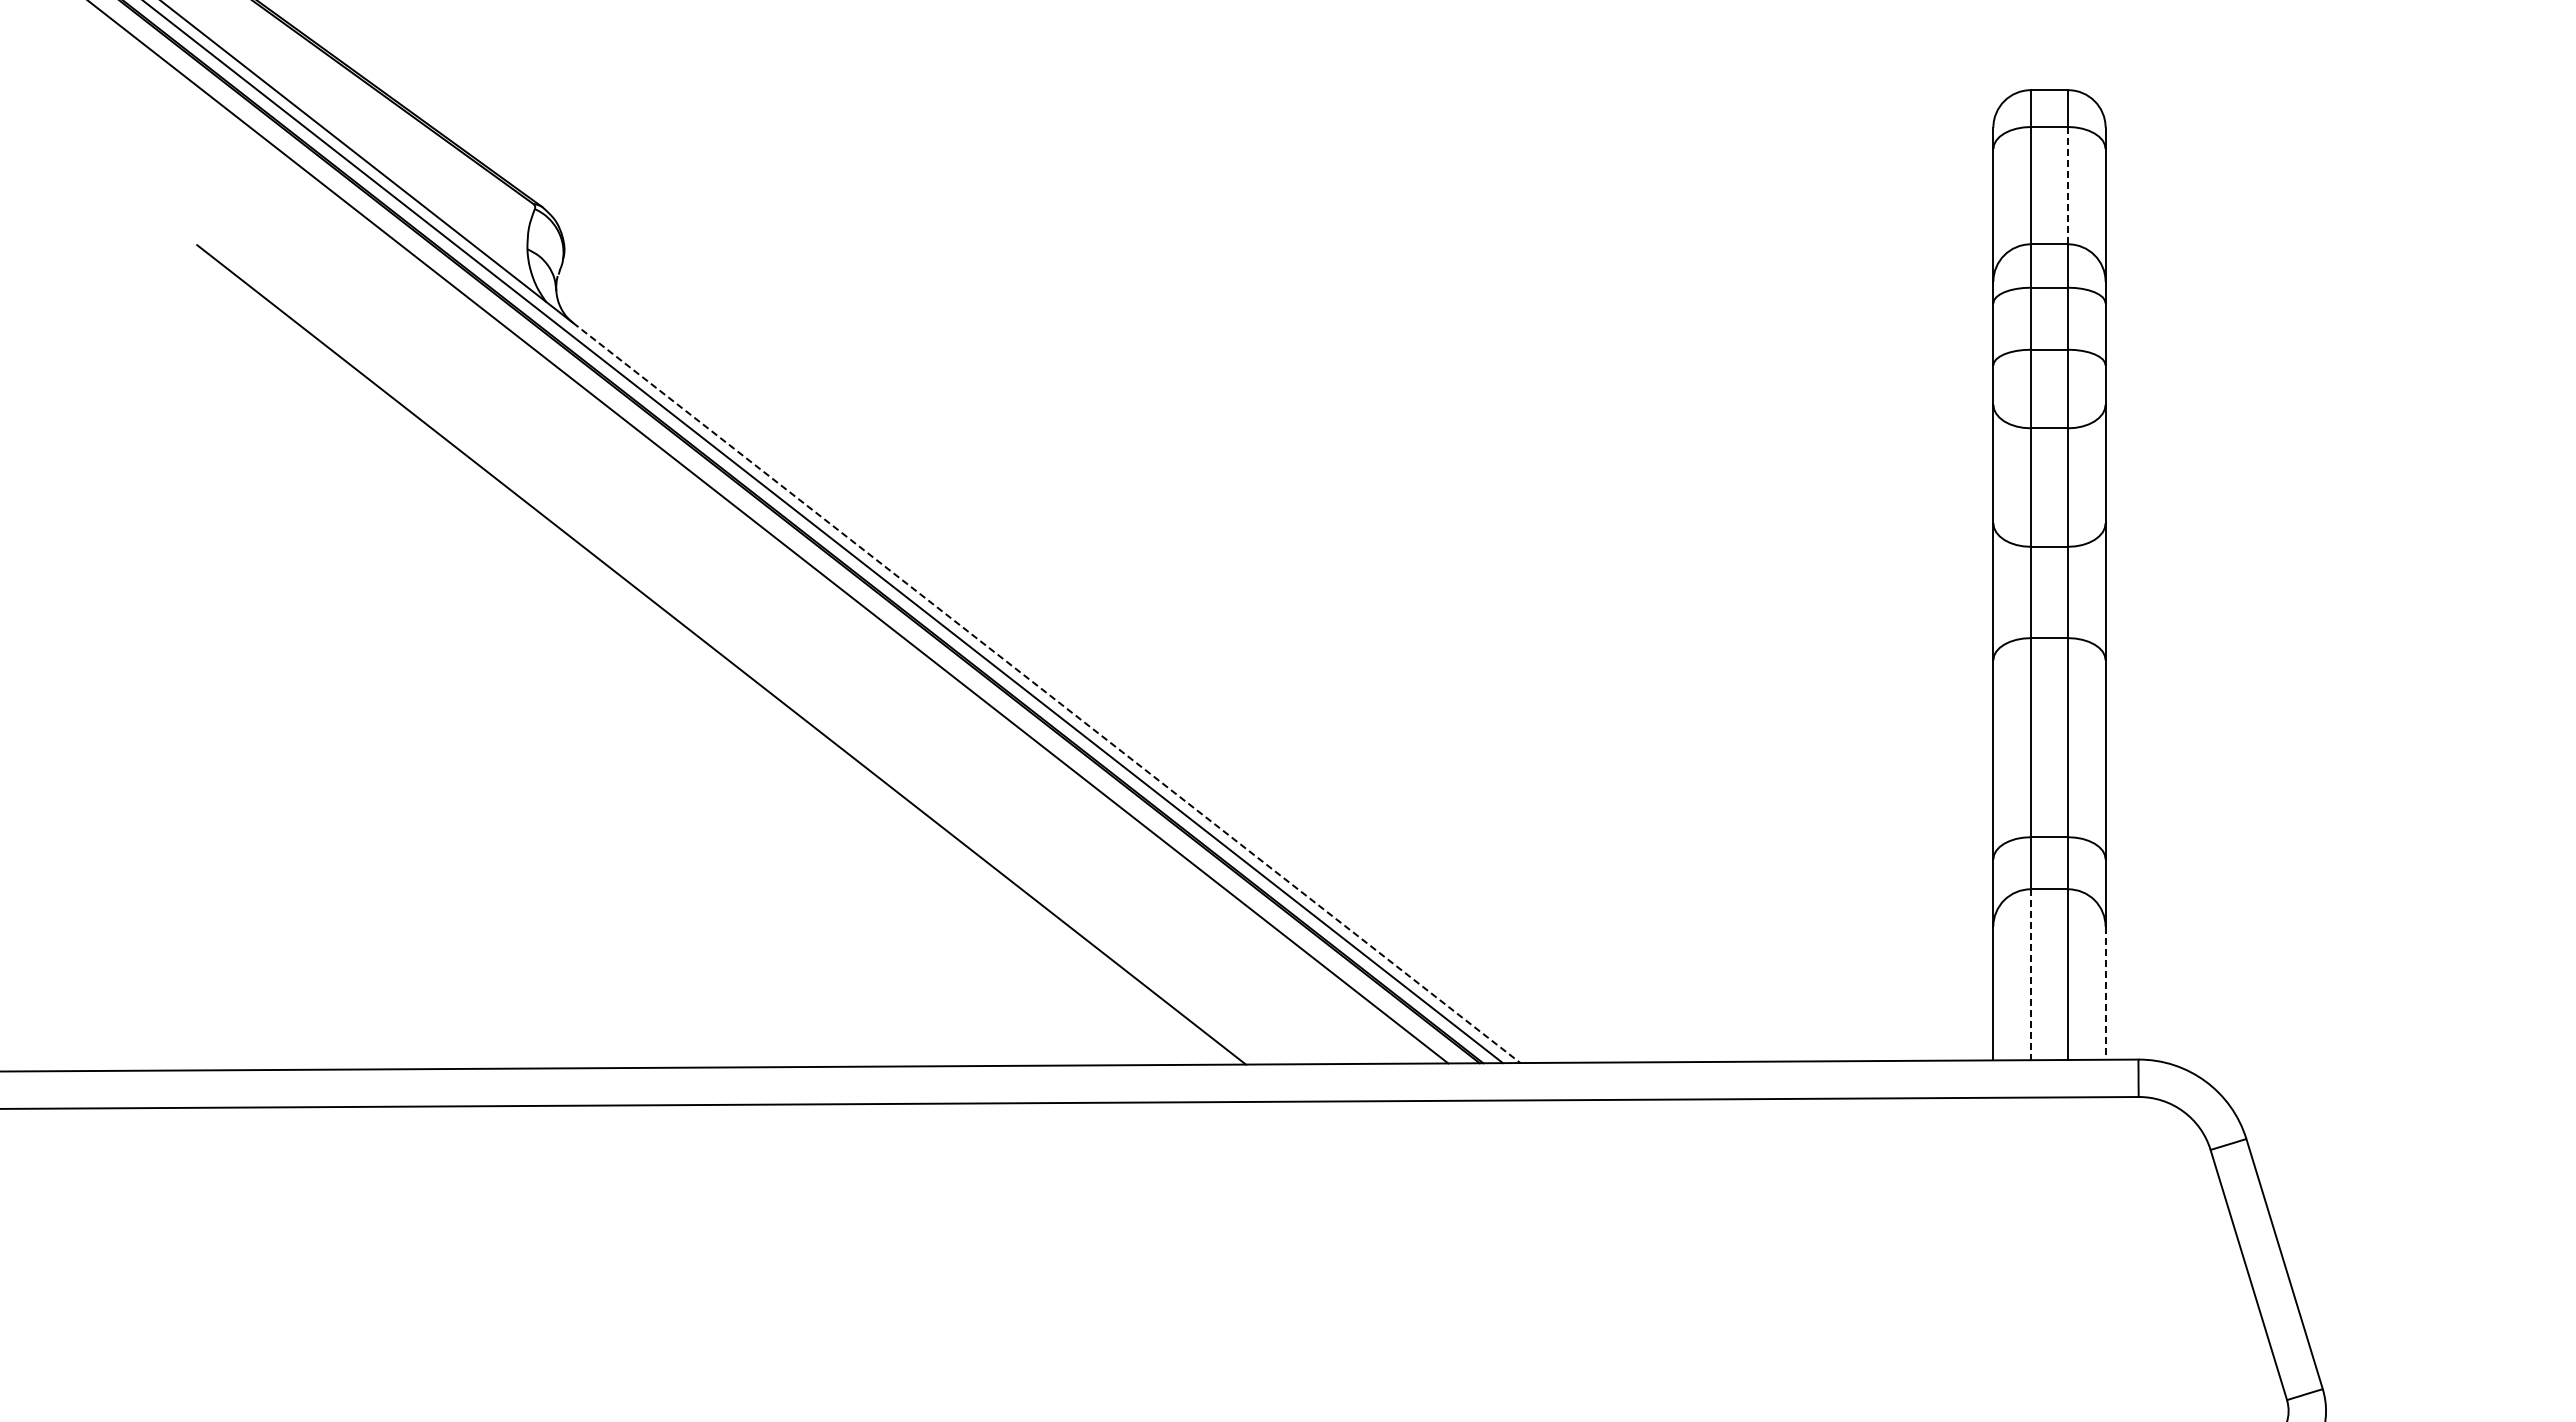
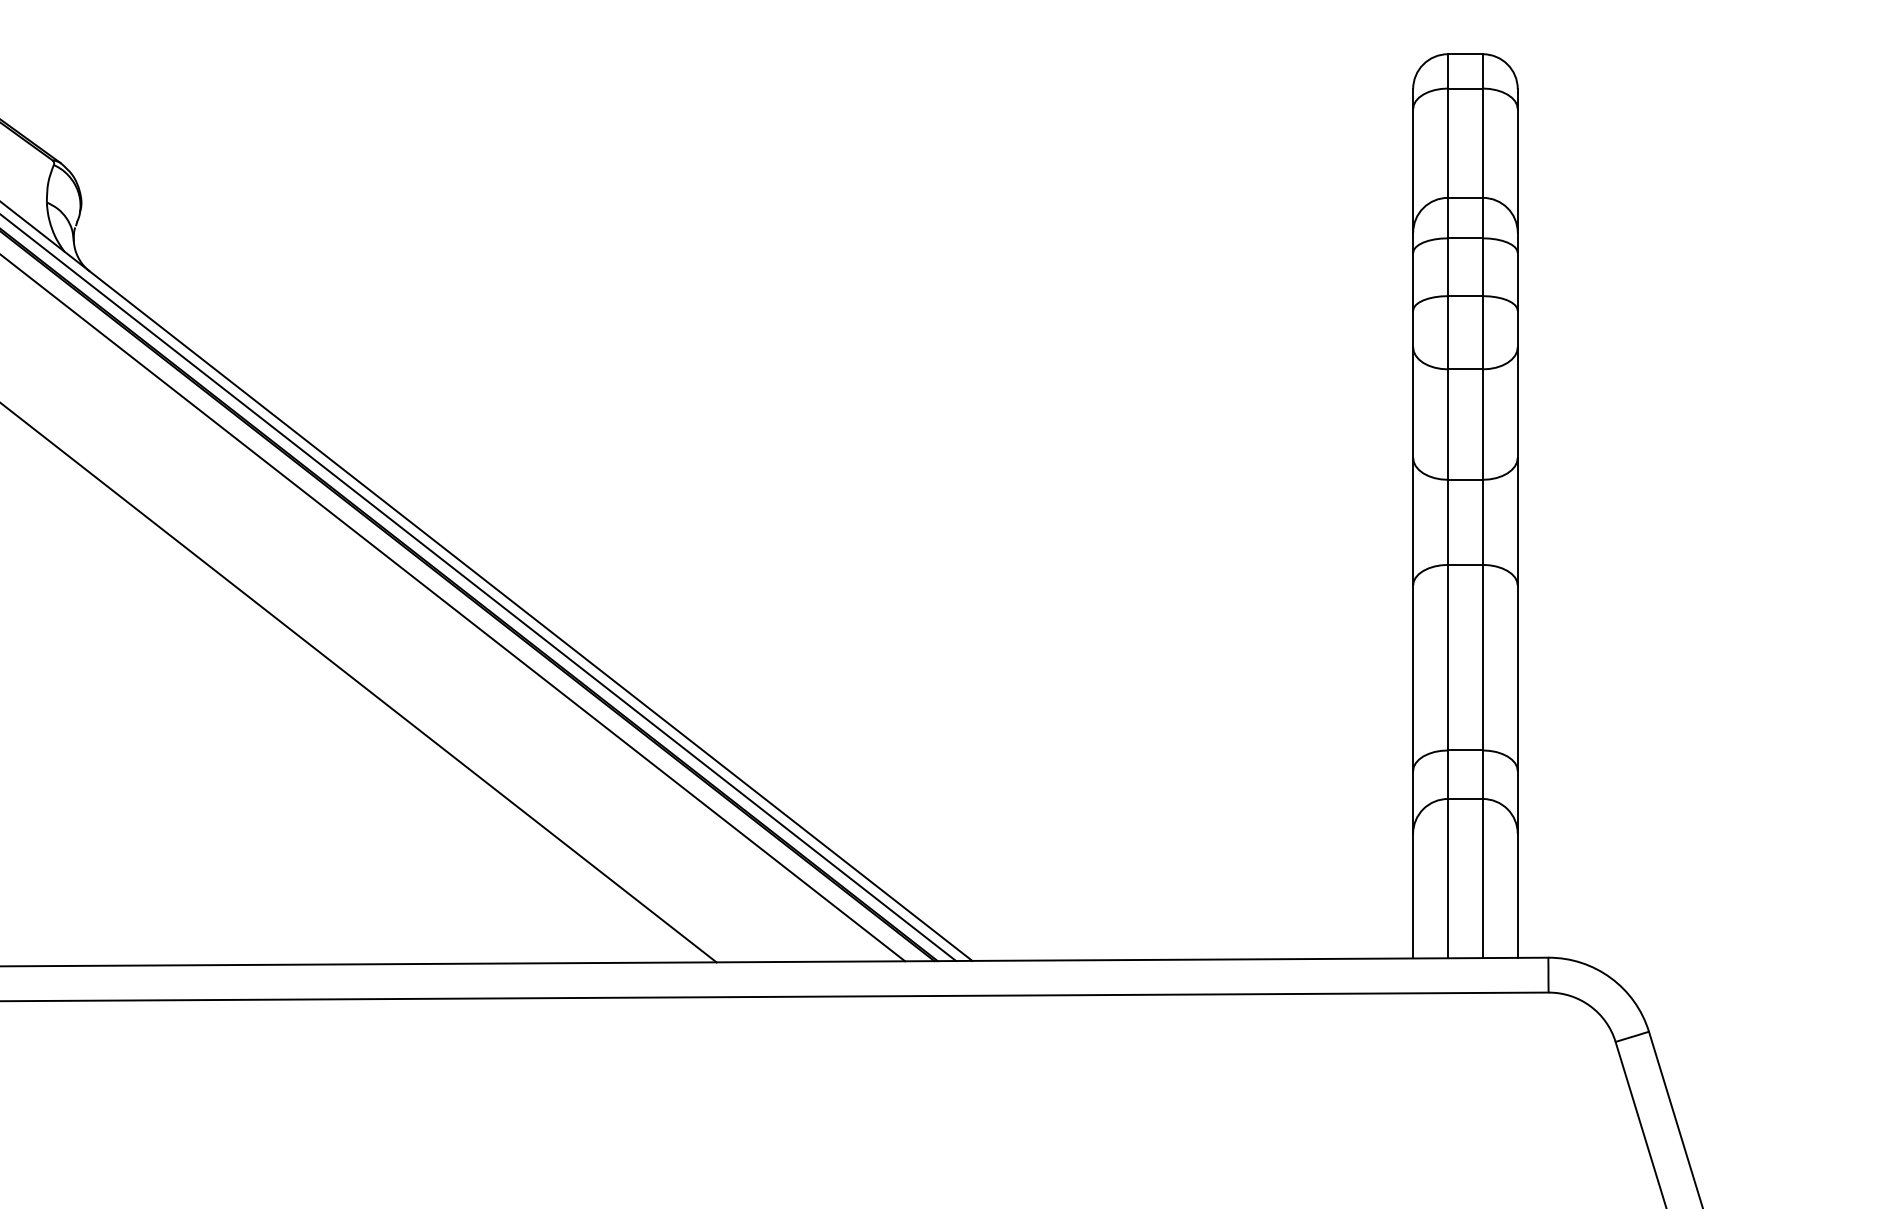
line: (2068, 185) -> (1483, 143), dashed -> solid
line: (1047, 693) -> (531, 616), dashed -> solid
line: (2030, 975) -> (1447, 879), dashed -> solid
line: (2105, 993) -> (1517, 896), dashed -> solid

